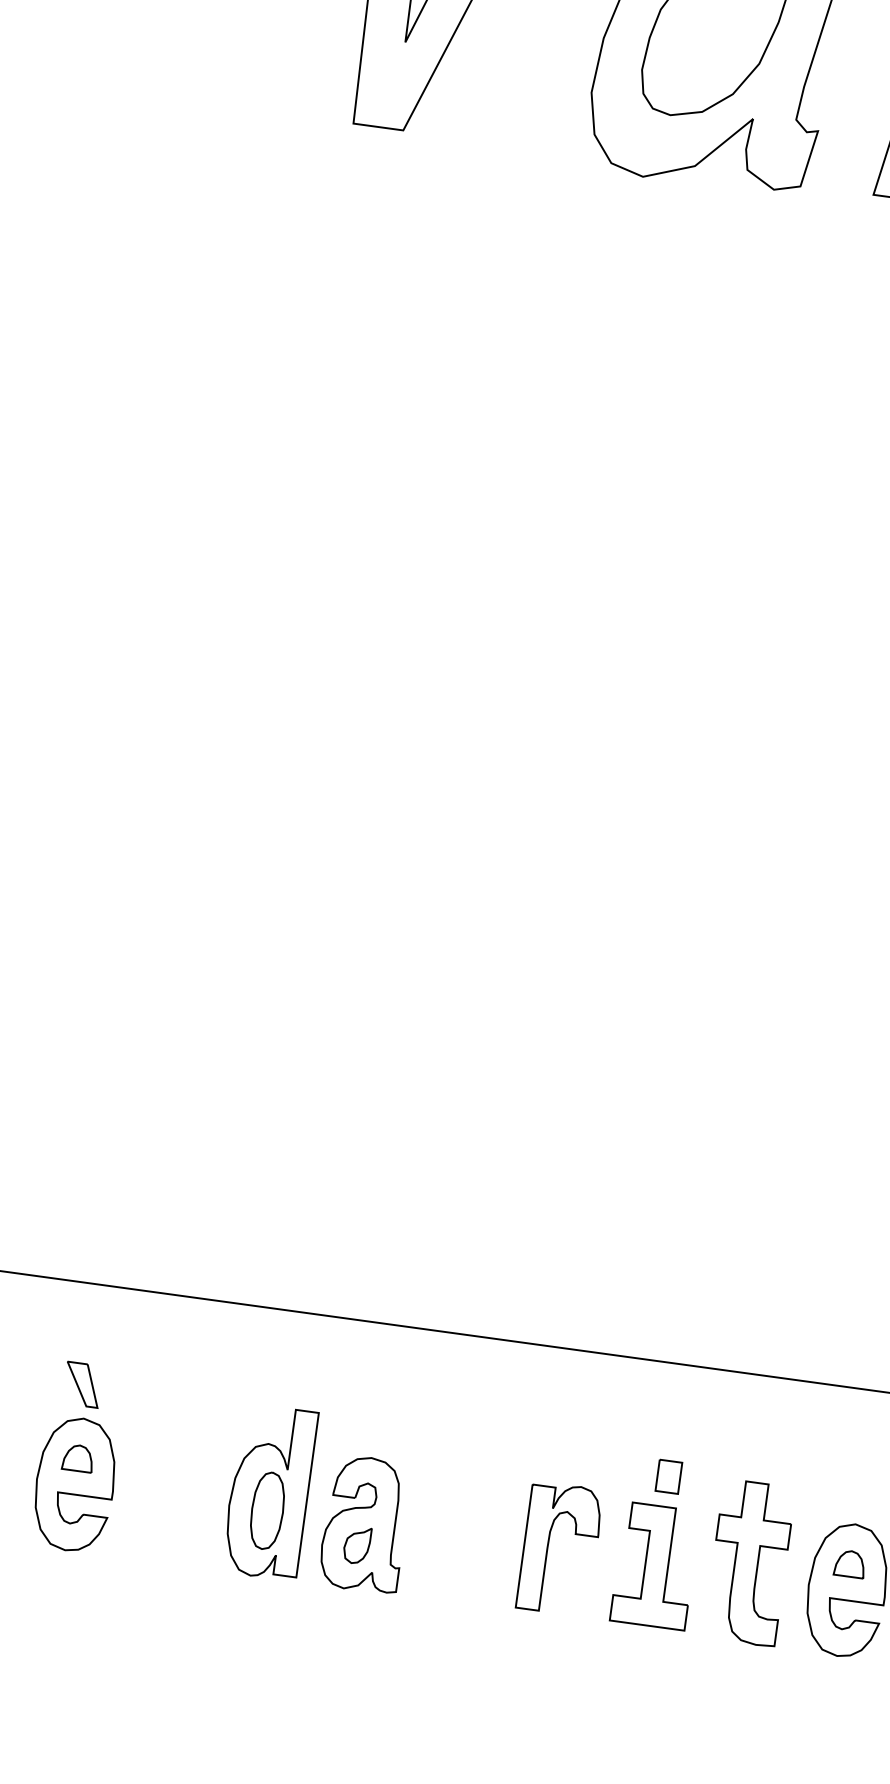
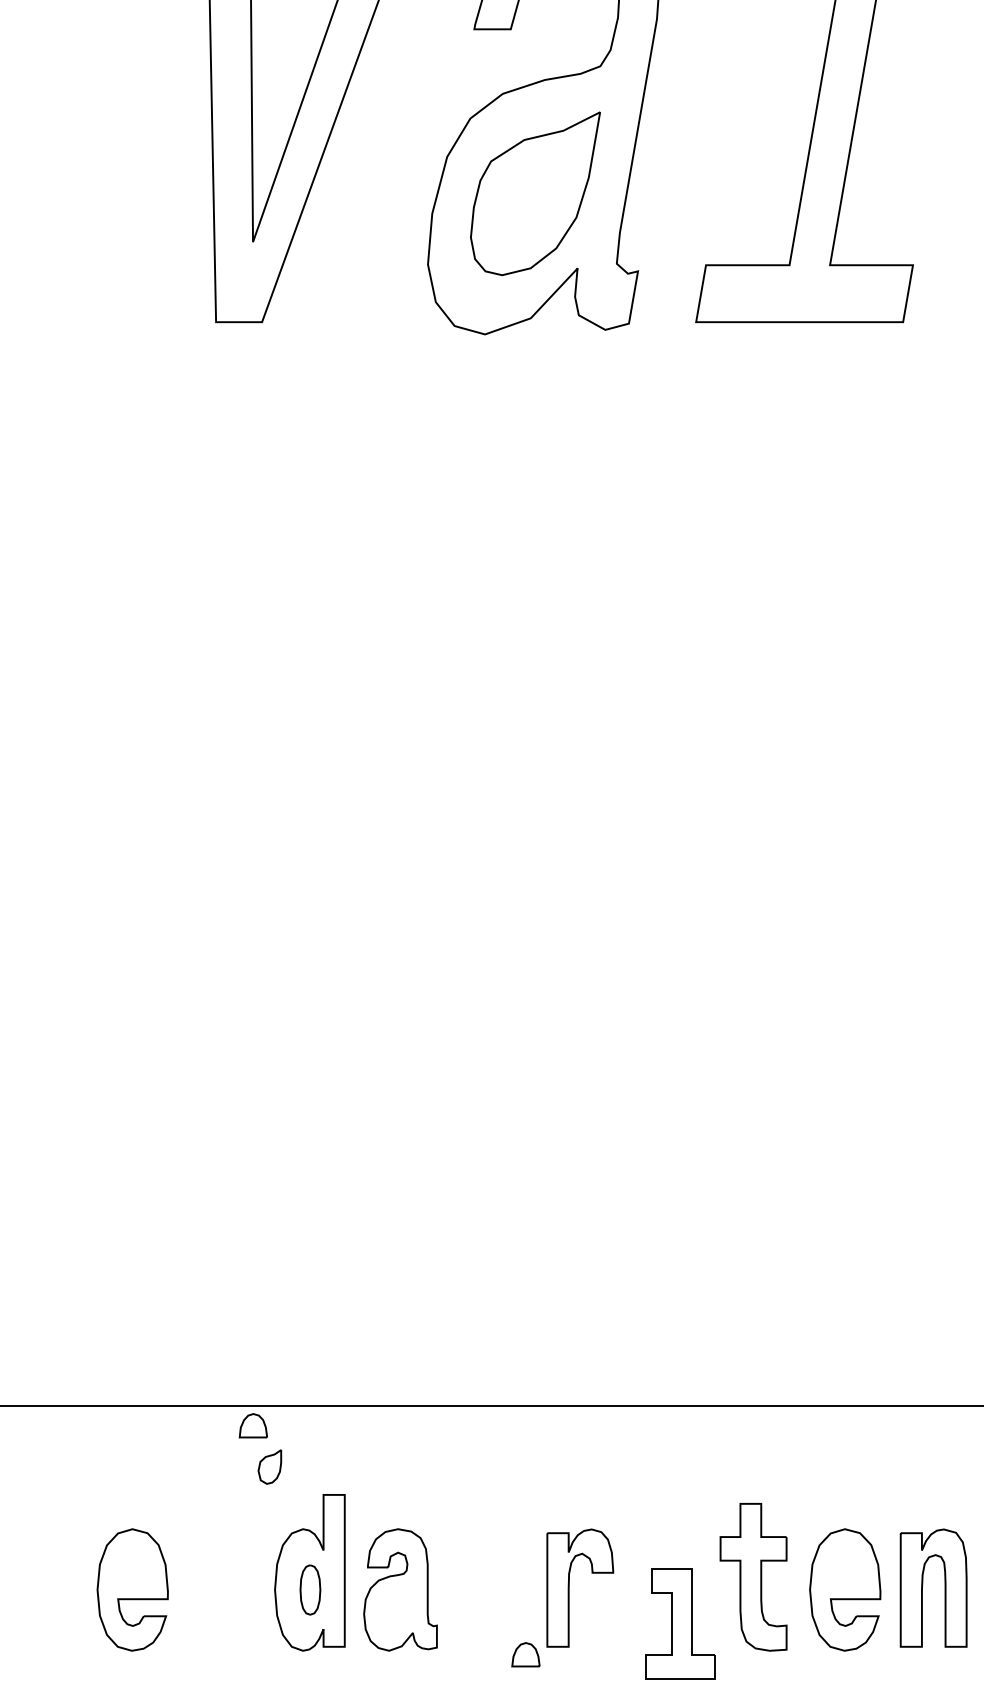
part: (82, 1384) -> (127, 1498), removed
part: (77, 1457) -> (252, 1425), moved
part: (668, 1476) -> (669, 1509), removed
part: (267, 1510) -> (310, 1589), size x0.7
part: (356, 1544) -> (269, 1466), moved
part: (849, 1563) -> (525, 1654), moved
part: (655, 1565) -> (680, 1623), moved

